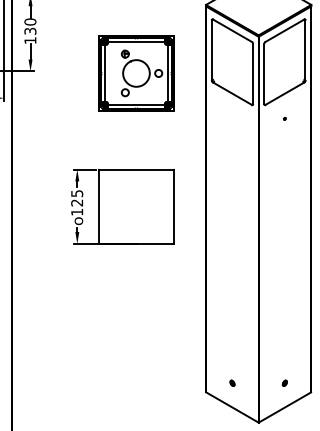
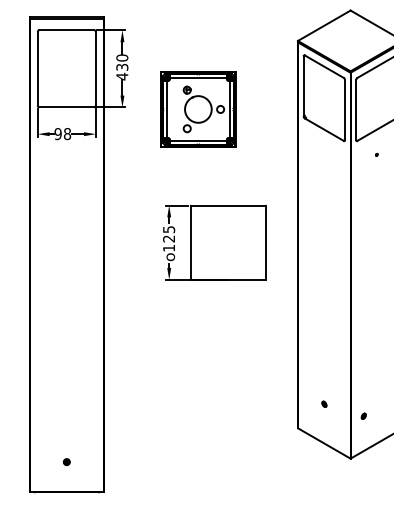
text: (30, 40) -> (122, 76), 130 -> 430
part: (136, 73) -> (198, 109), moved
part: (232, 382) -> (324, 403), moved
part: (284, 382) -> (363, 415), moved

